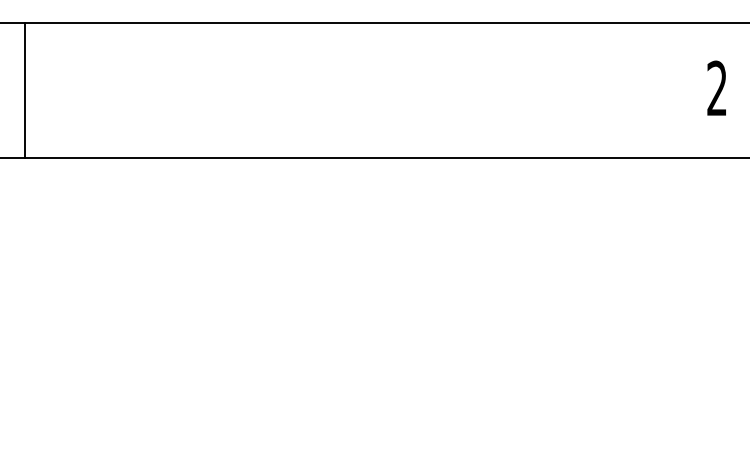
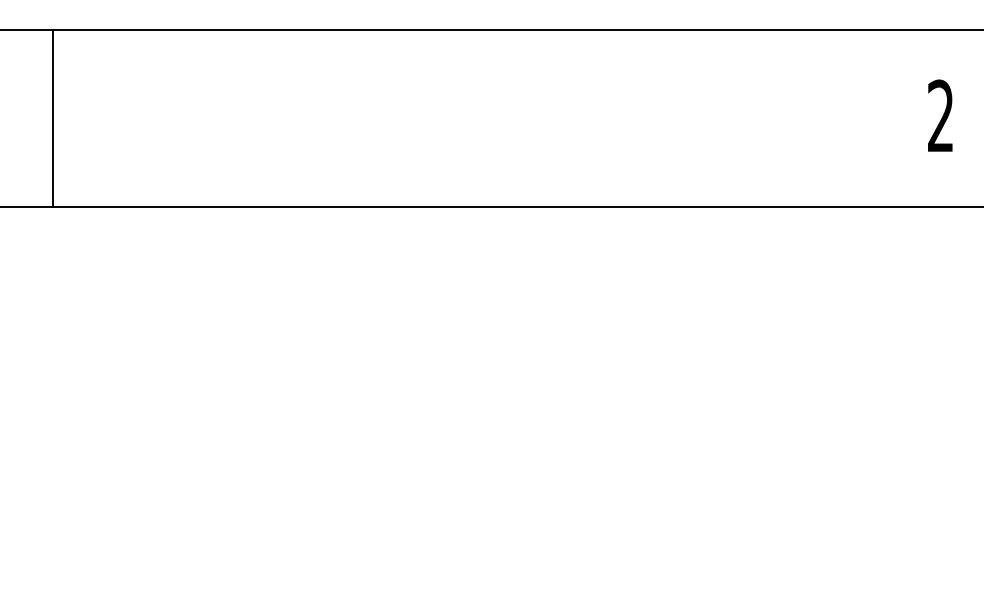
line: (24, 89) -> (53, 117), moved

